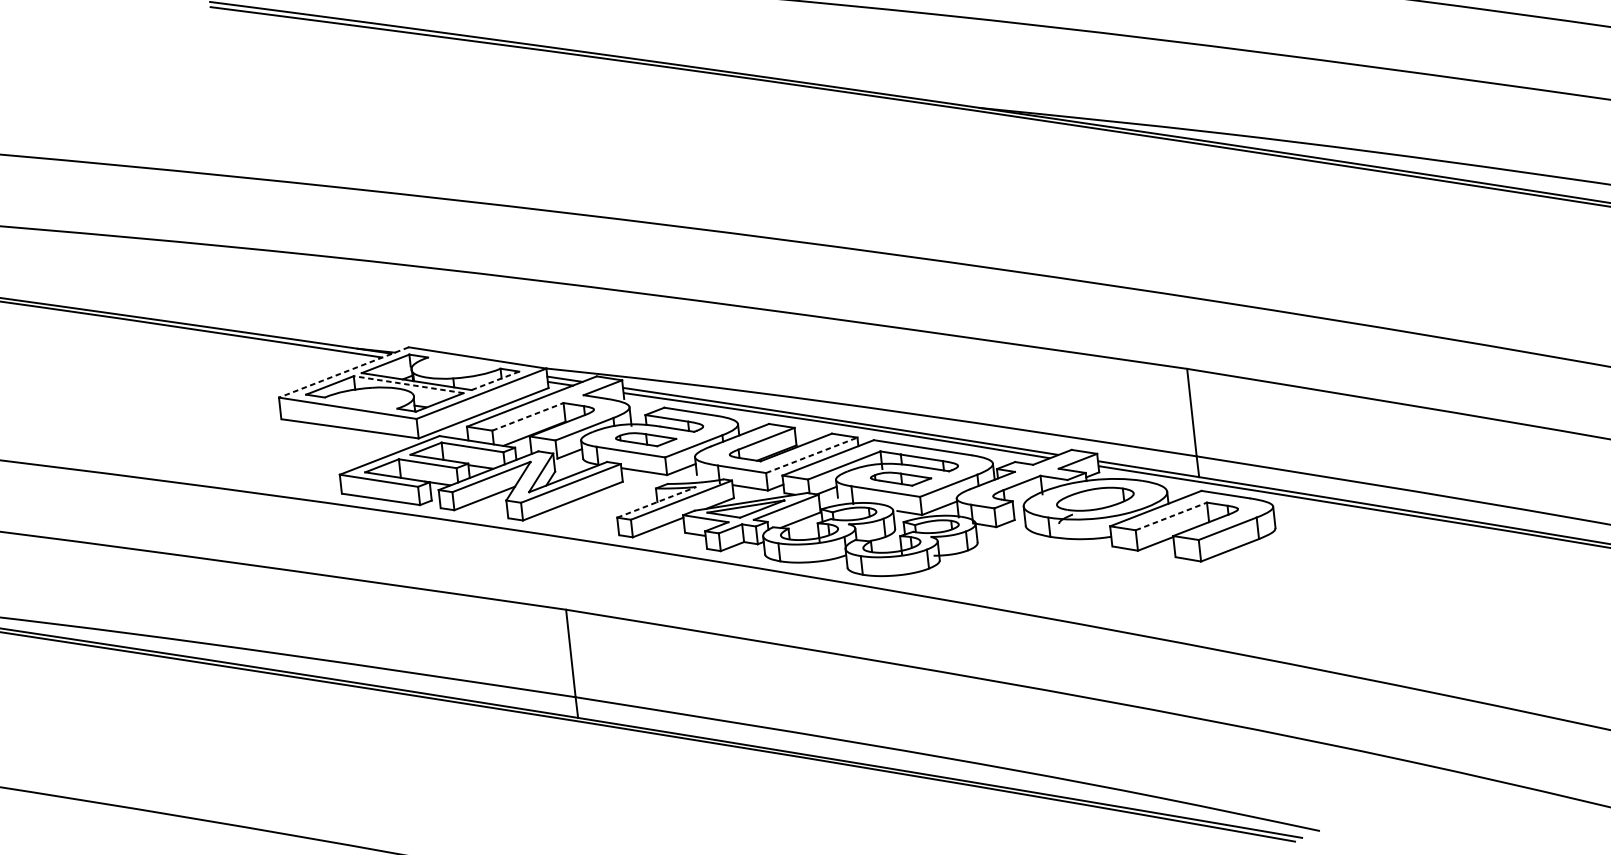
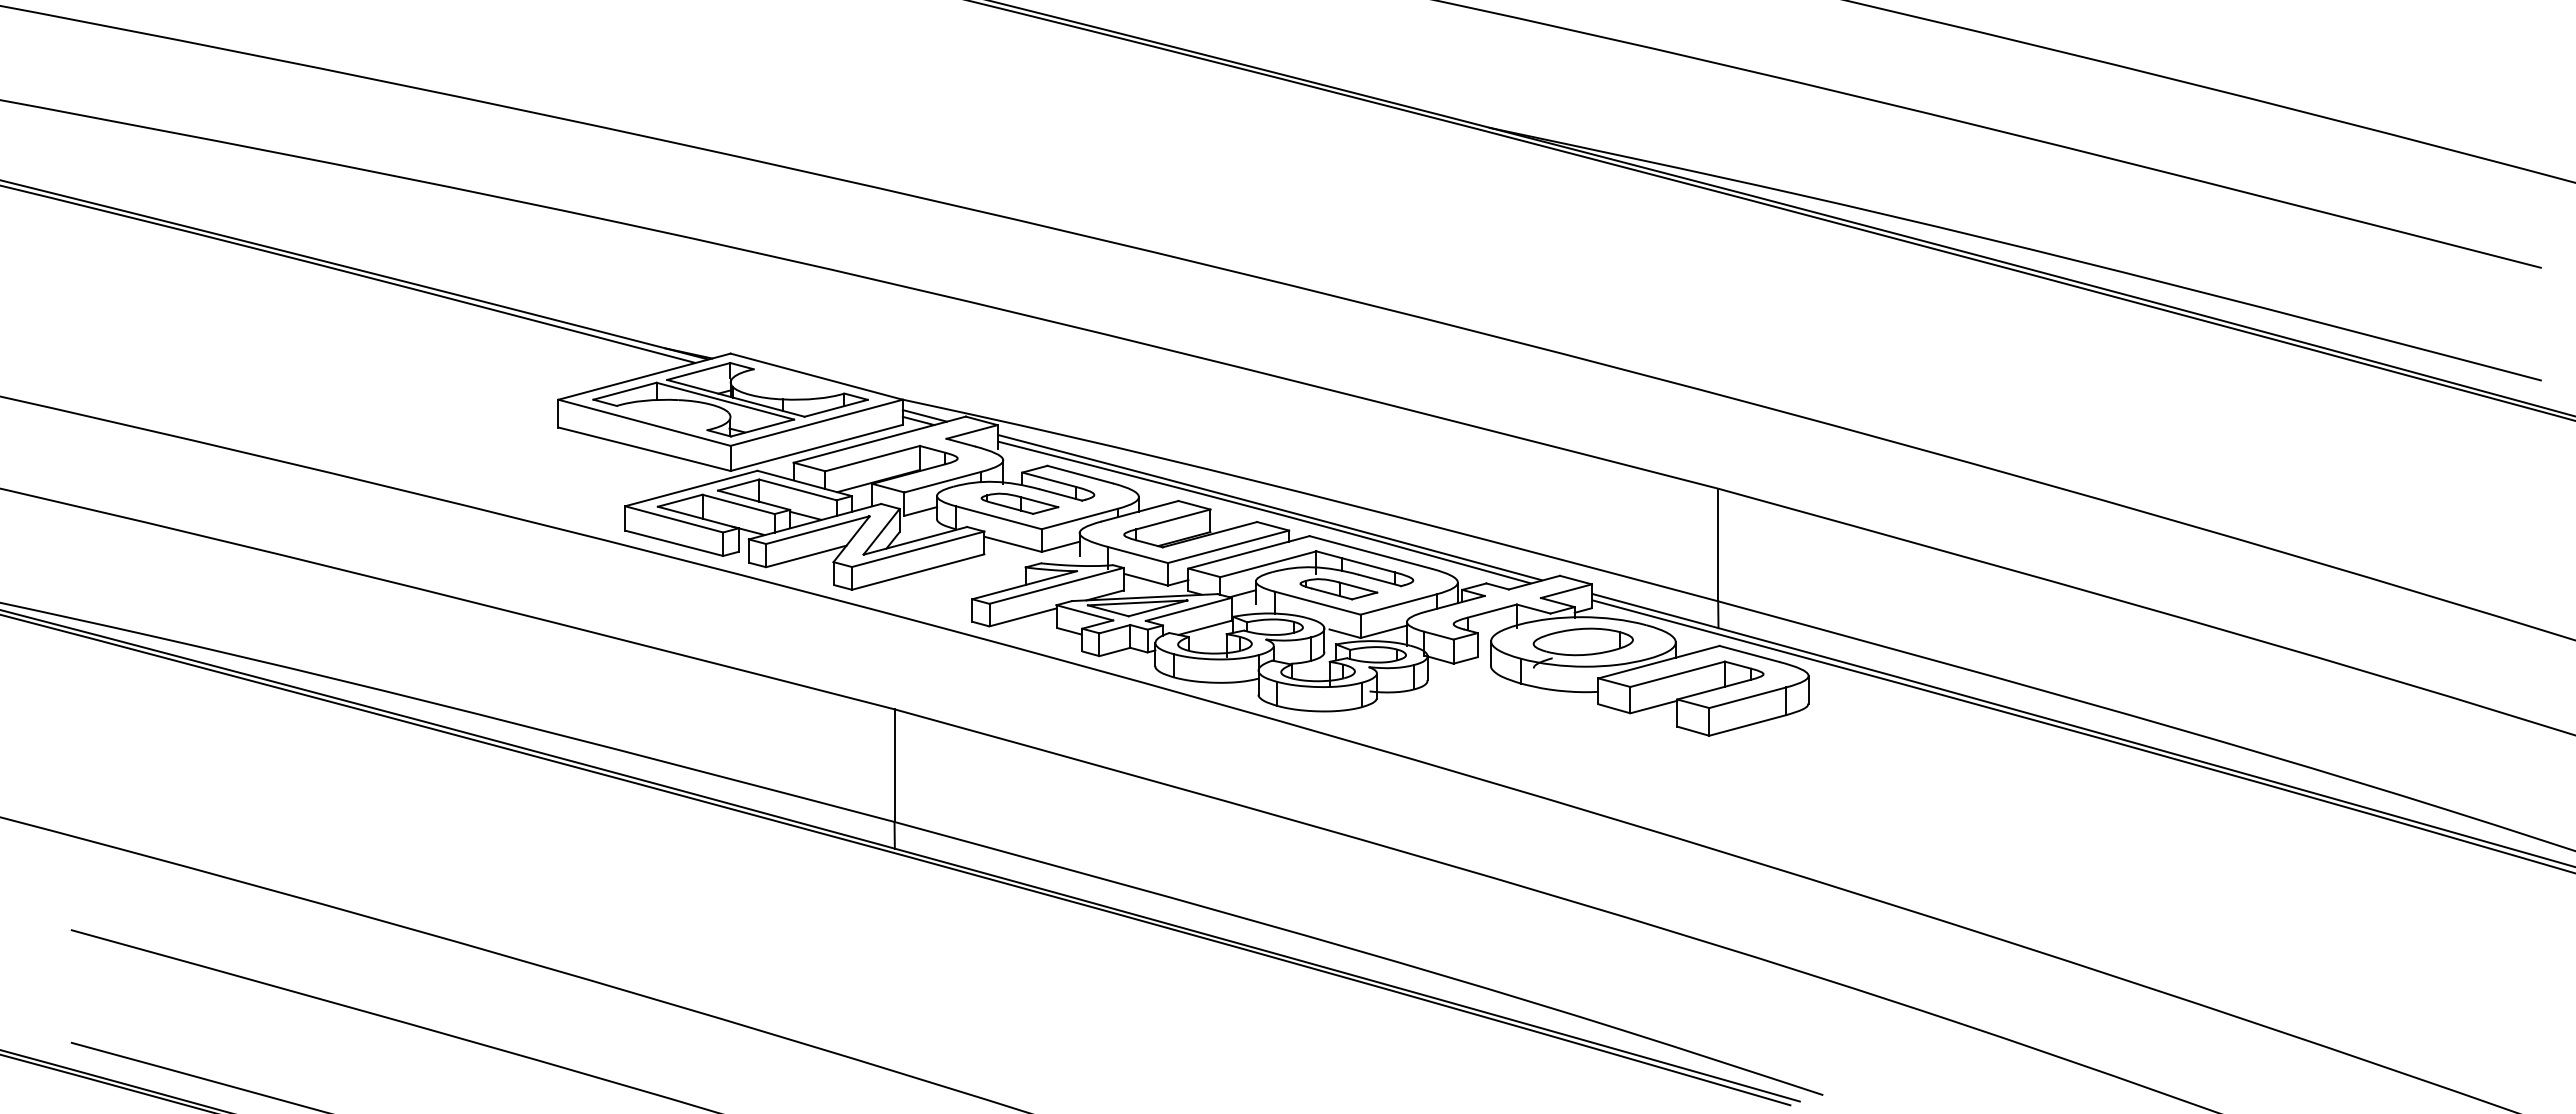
line: (343, 372) -> (644, 376), dashed -> solid
line: (495, 380) -> (836, 408), dashed -> solid
line: (408, 385) -> (724, 401), dashed -> solid
line: (527, 416) -> (872, 458), dashed -> solid
line: (811, 455) -> (1228, 546), dashed -> solid
line: (657, 502) -> (1025, 585), dashed -> solid
line: (1171, 516) -> (1677, 674), dashed -> solid

